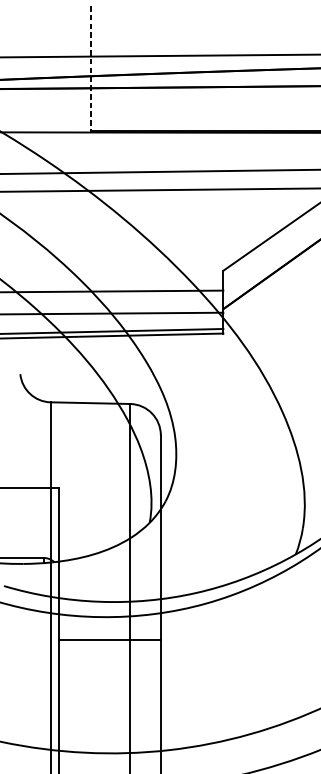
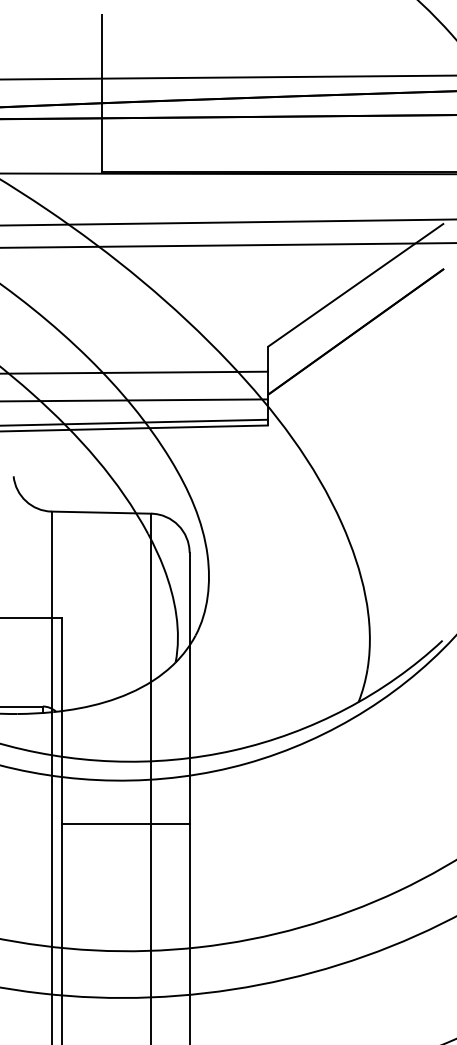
line: (90, 69) -> (101, 94), dashed -> solid
line: (109, 639) -> (125, 823), moved

